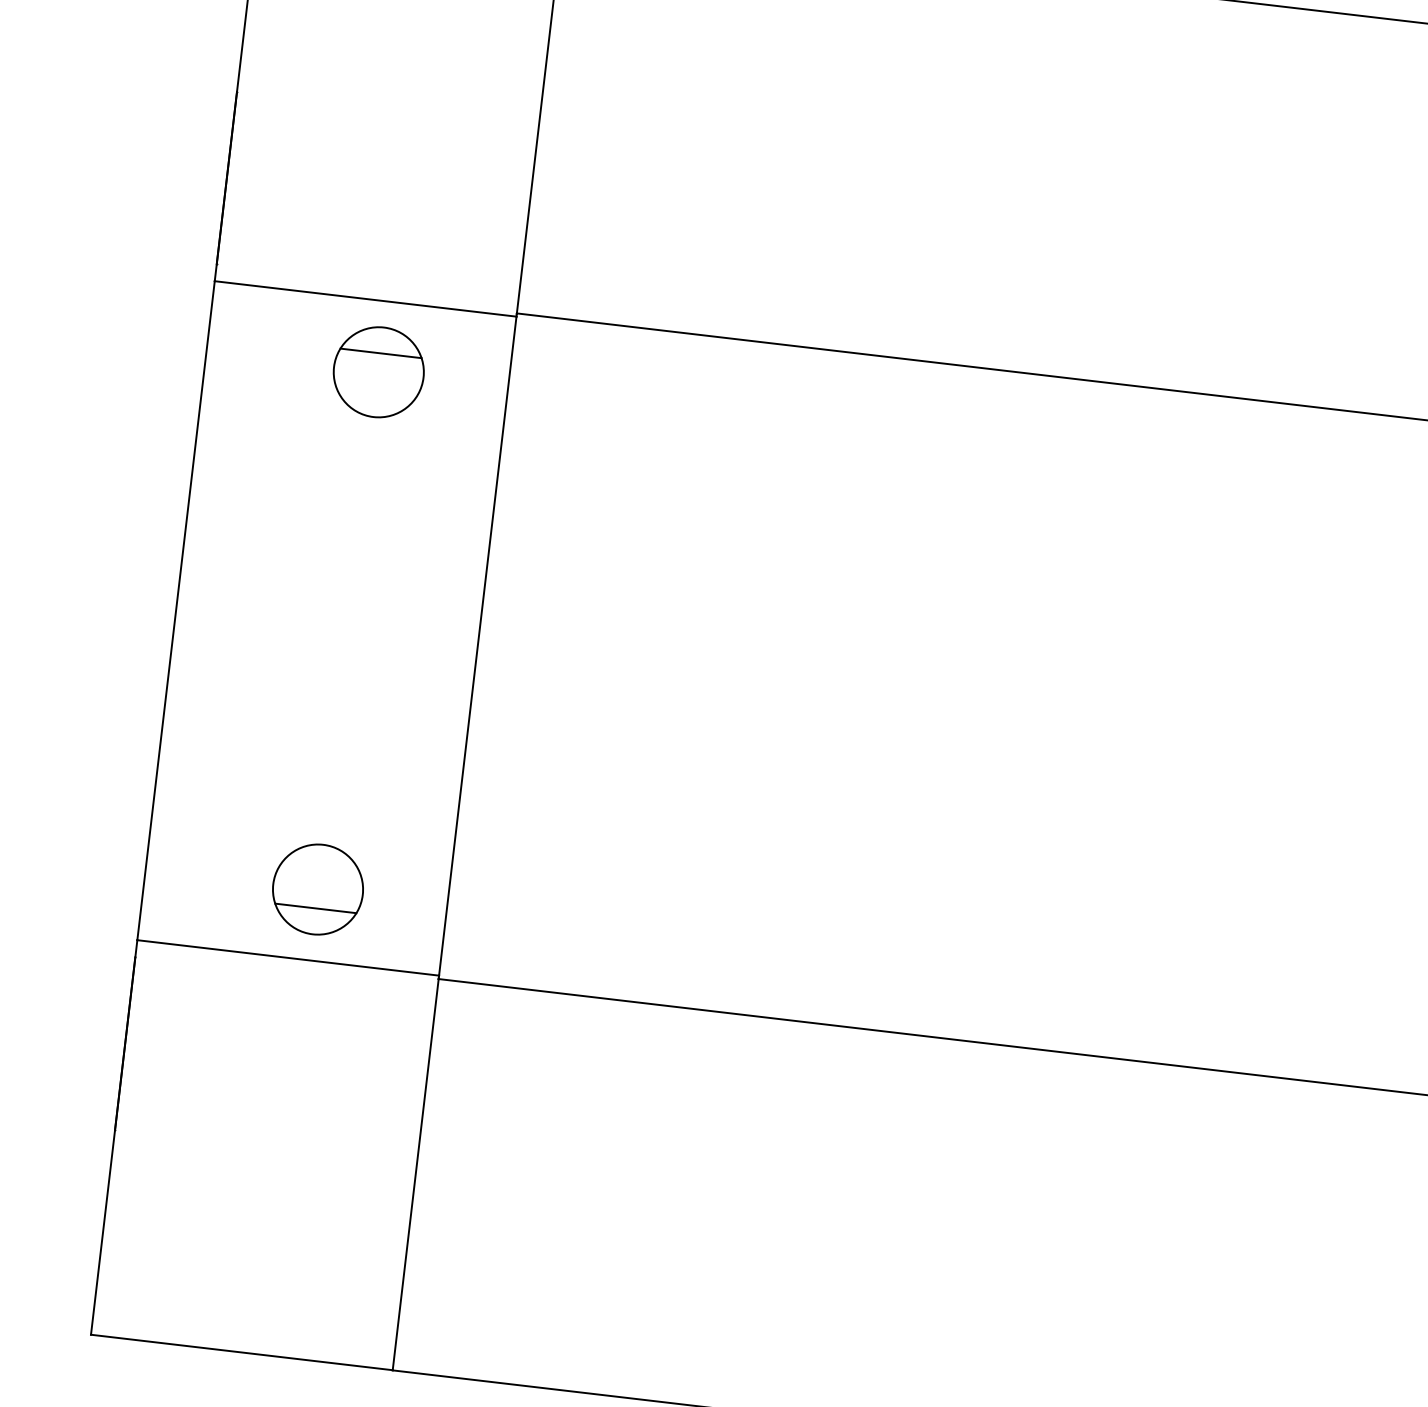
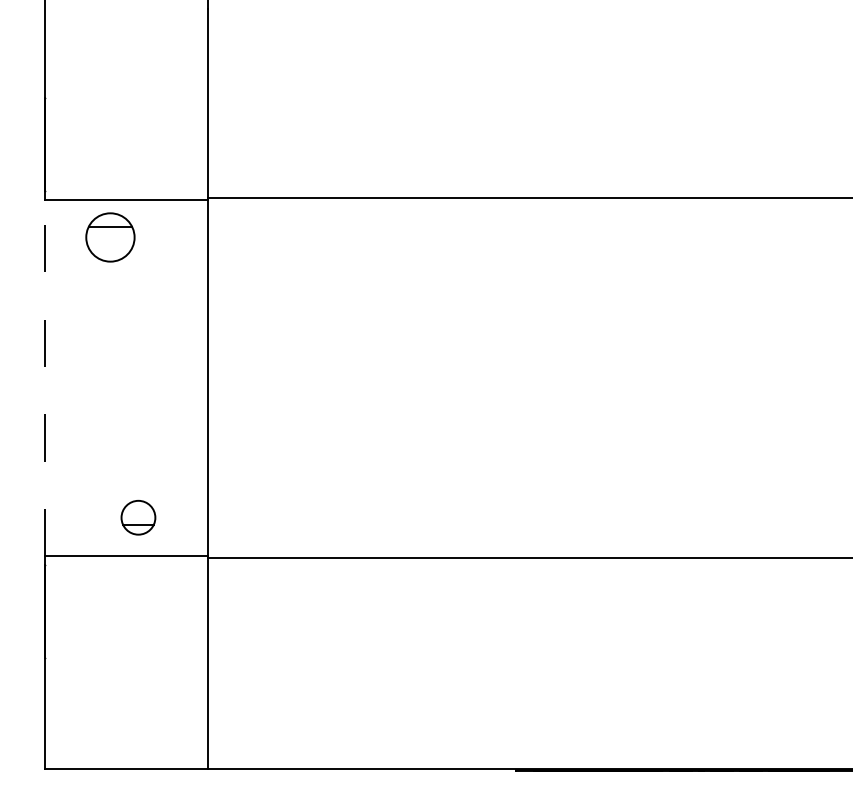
part: (378, 372) -> (110, 237), moved
line: (176, 611) -> (45, 378), solid -> dashed
part: (318, 888) -> (138, 517), size x0.7

